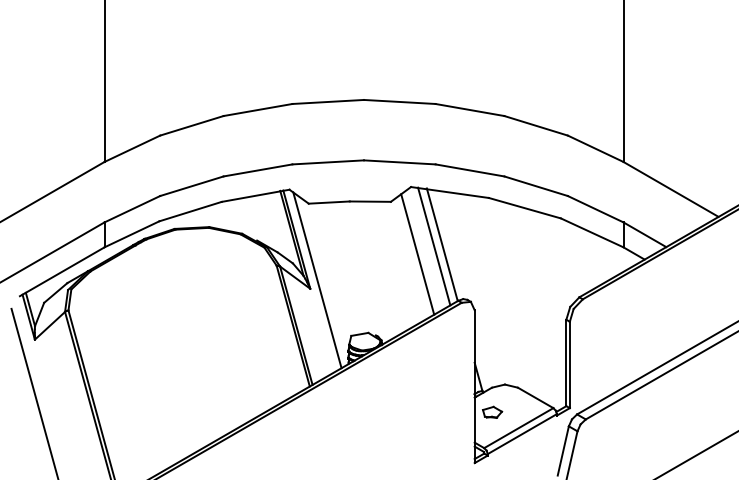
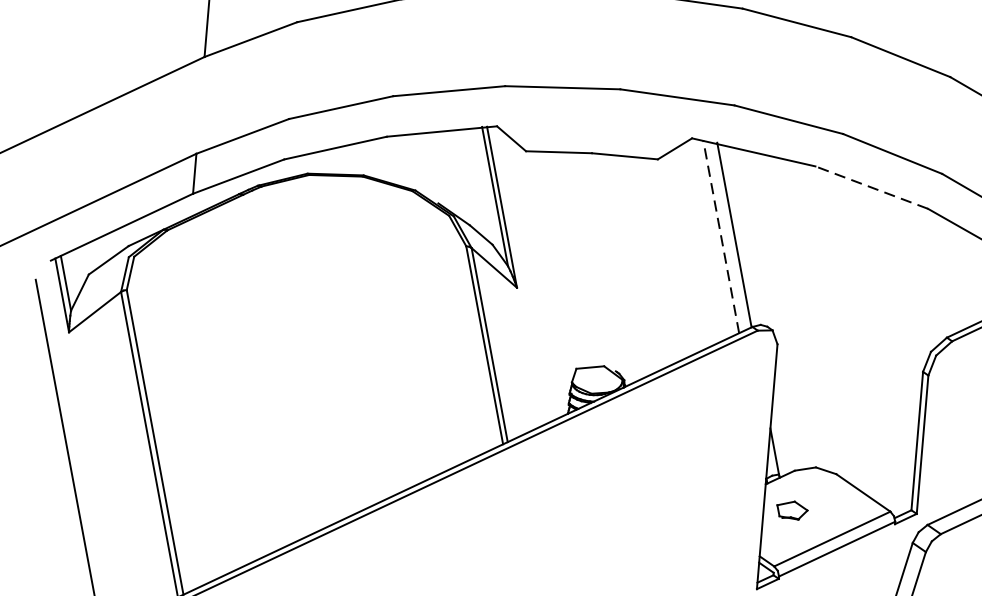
line: (524, 208) -> (870, 188), solid -> dashed
line: (434, 246) -> (721, 236), solid -> dashed
line: (417, 254) -> (693, 247), removed
line: (317, 280) -> (529, 275), removed

